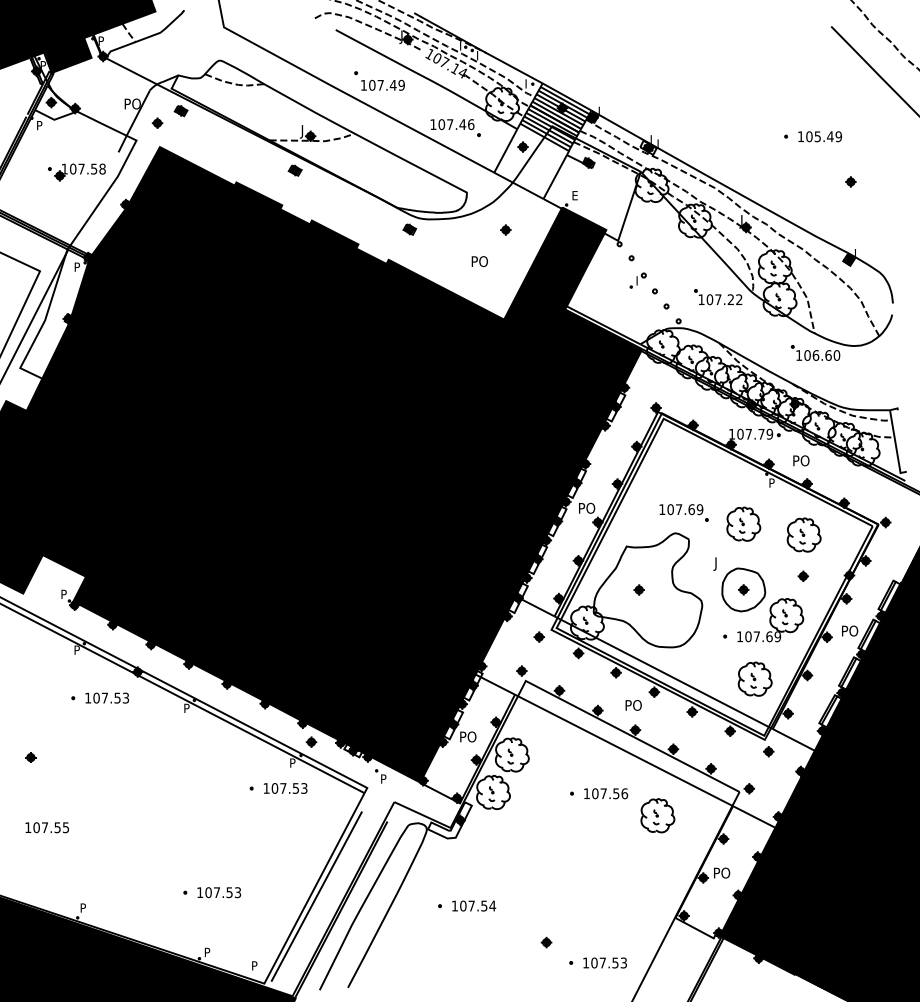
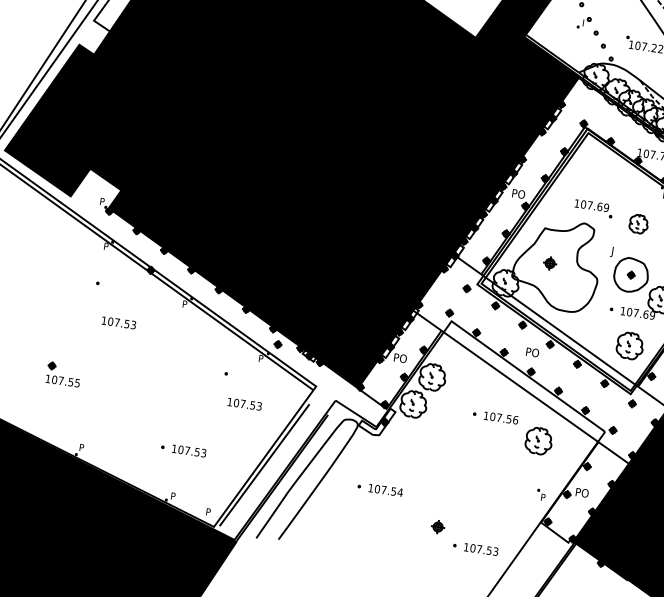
part: (743, 523) -> (638, 223), size x0.7
part: (638, 589) -> (549, 262), size x1.6
text: (107, 697) -> (119, 322), moved
part: (30, 757) -> (51, 365), moved
part: (380, 776) -> (541, 495), moved
text: (285, 788) -> (244, 404), moved
part: (546, 942) -> (437, 526), size x1.6

